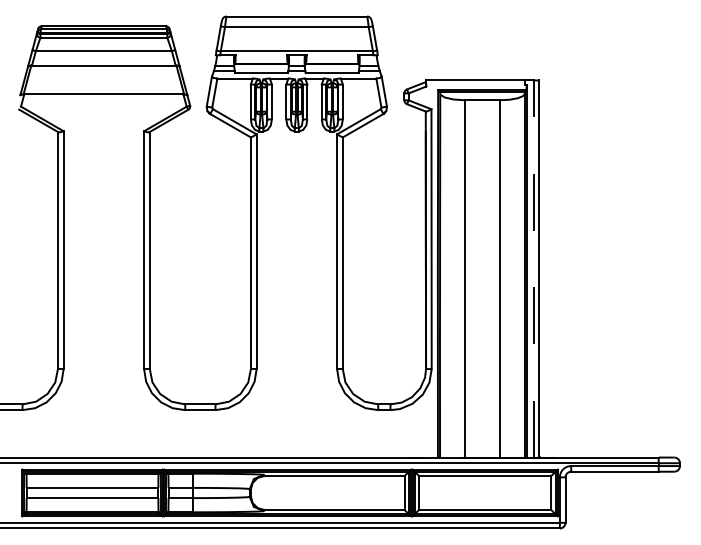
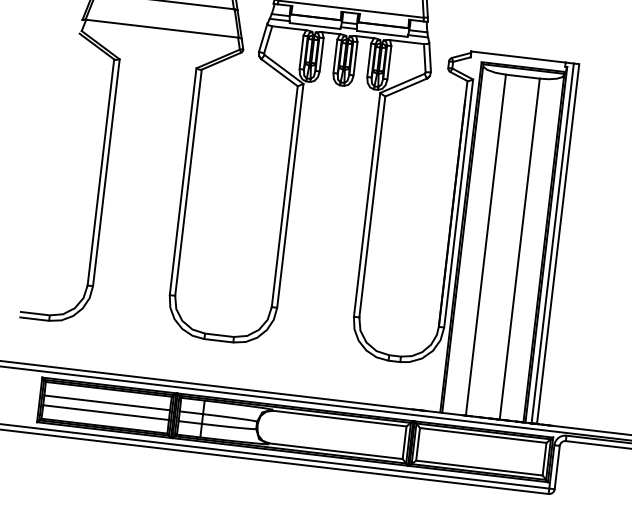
line: (533, 269) -> (552, 243), dashed -> solid

